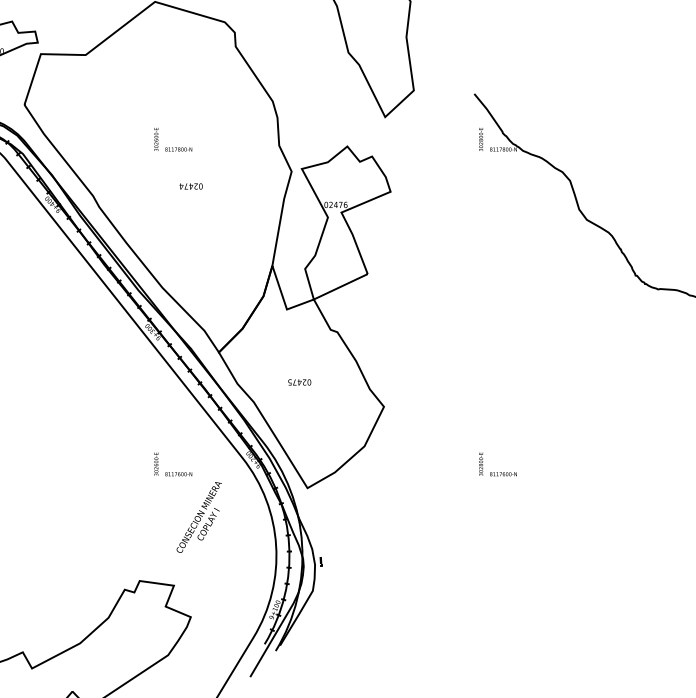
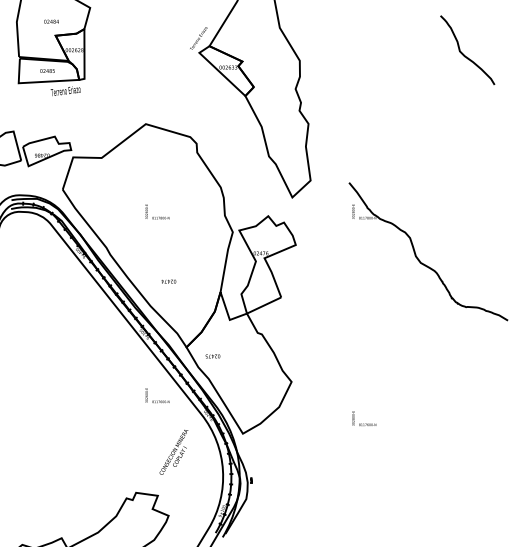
text: (190, 186) -> (168, 281), moved
text: (298, 382) -> (212, 356), moved
text: (173, 464) -> (157, 395), moved

